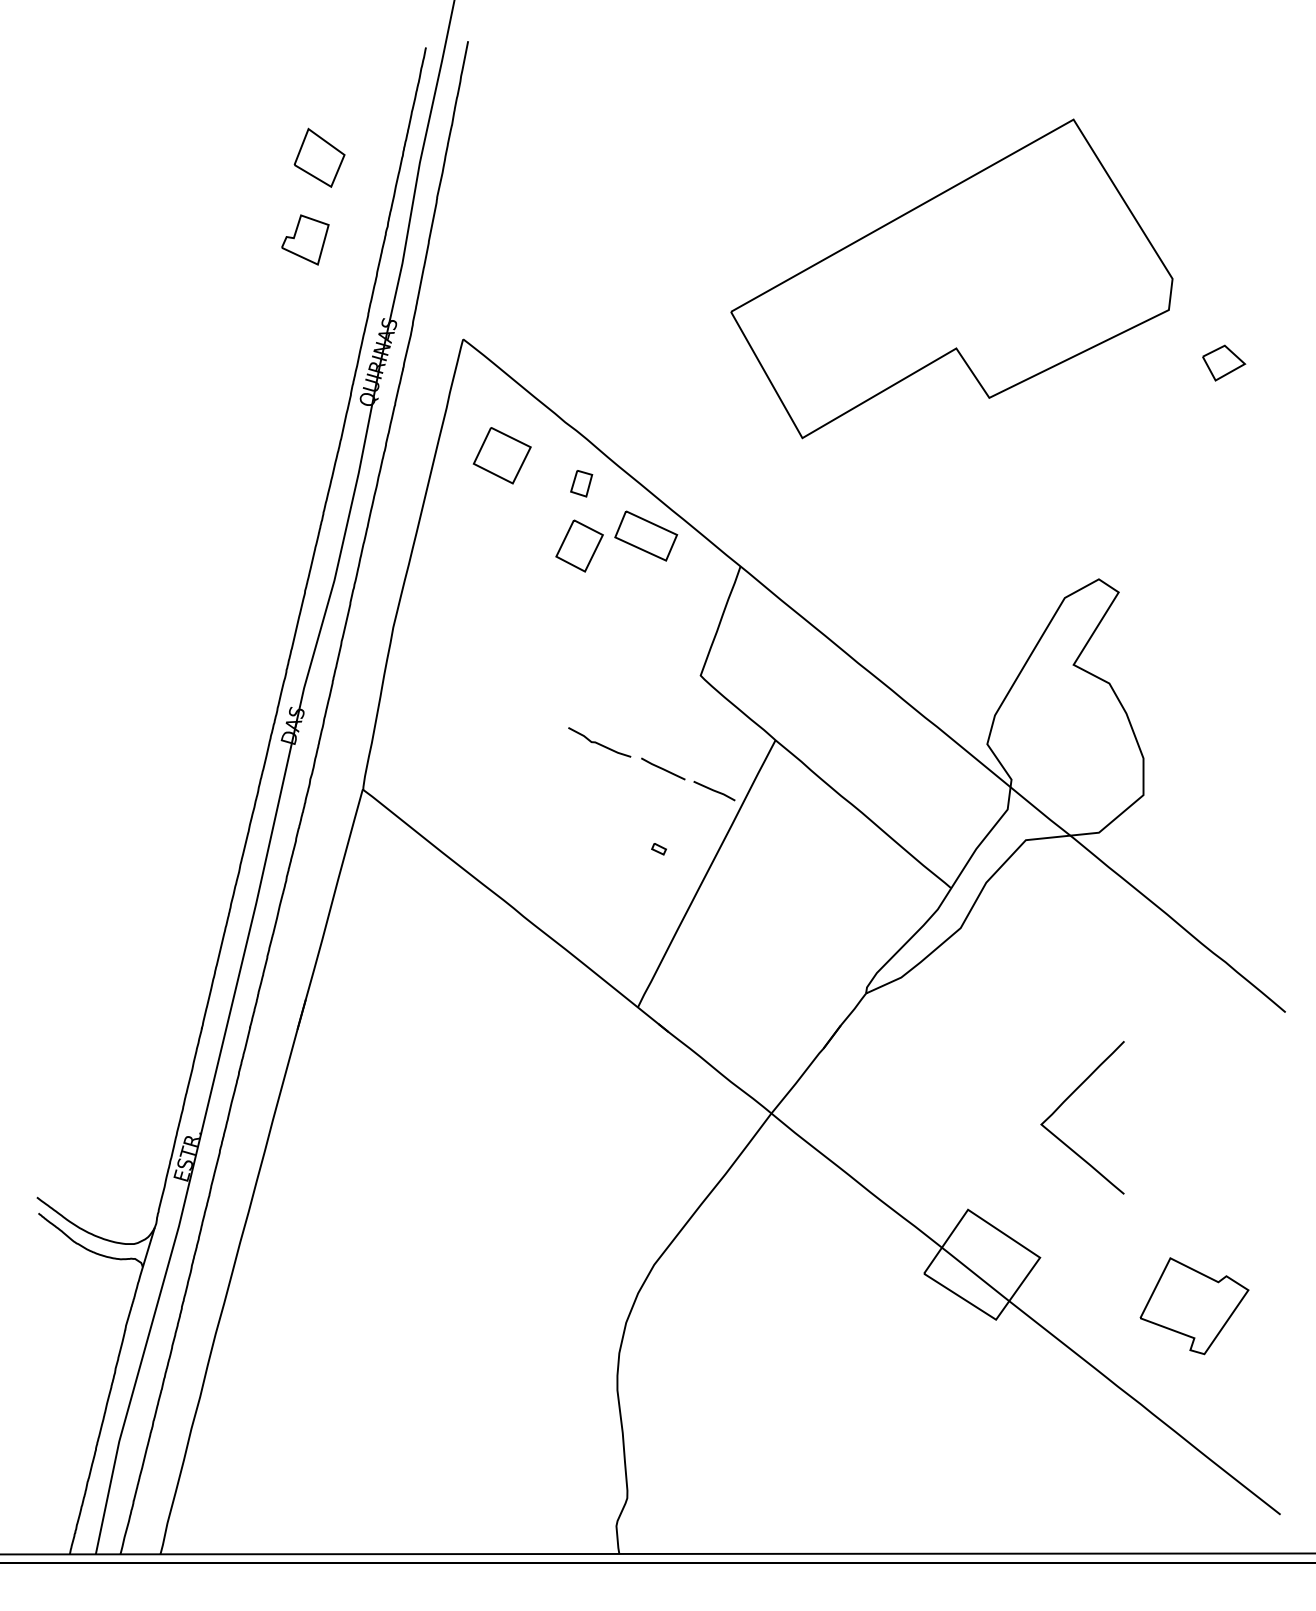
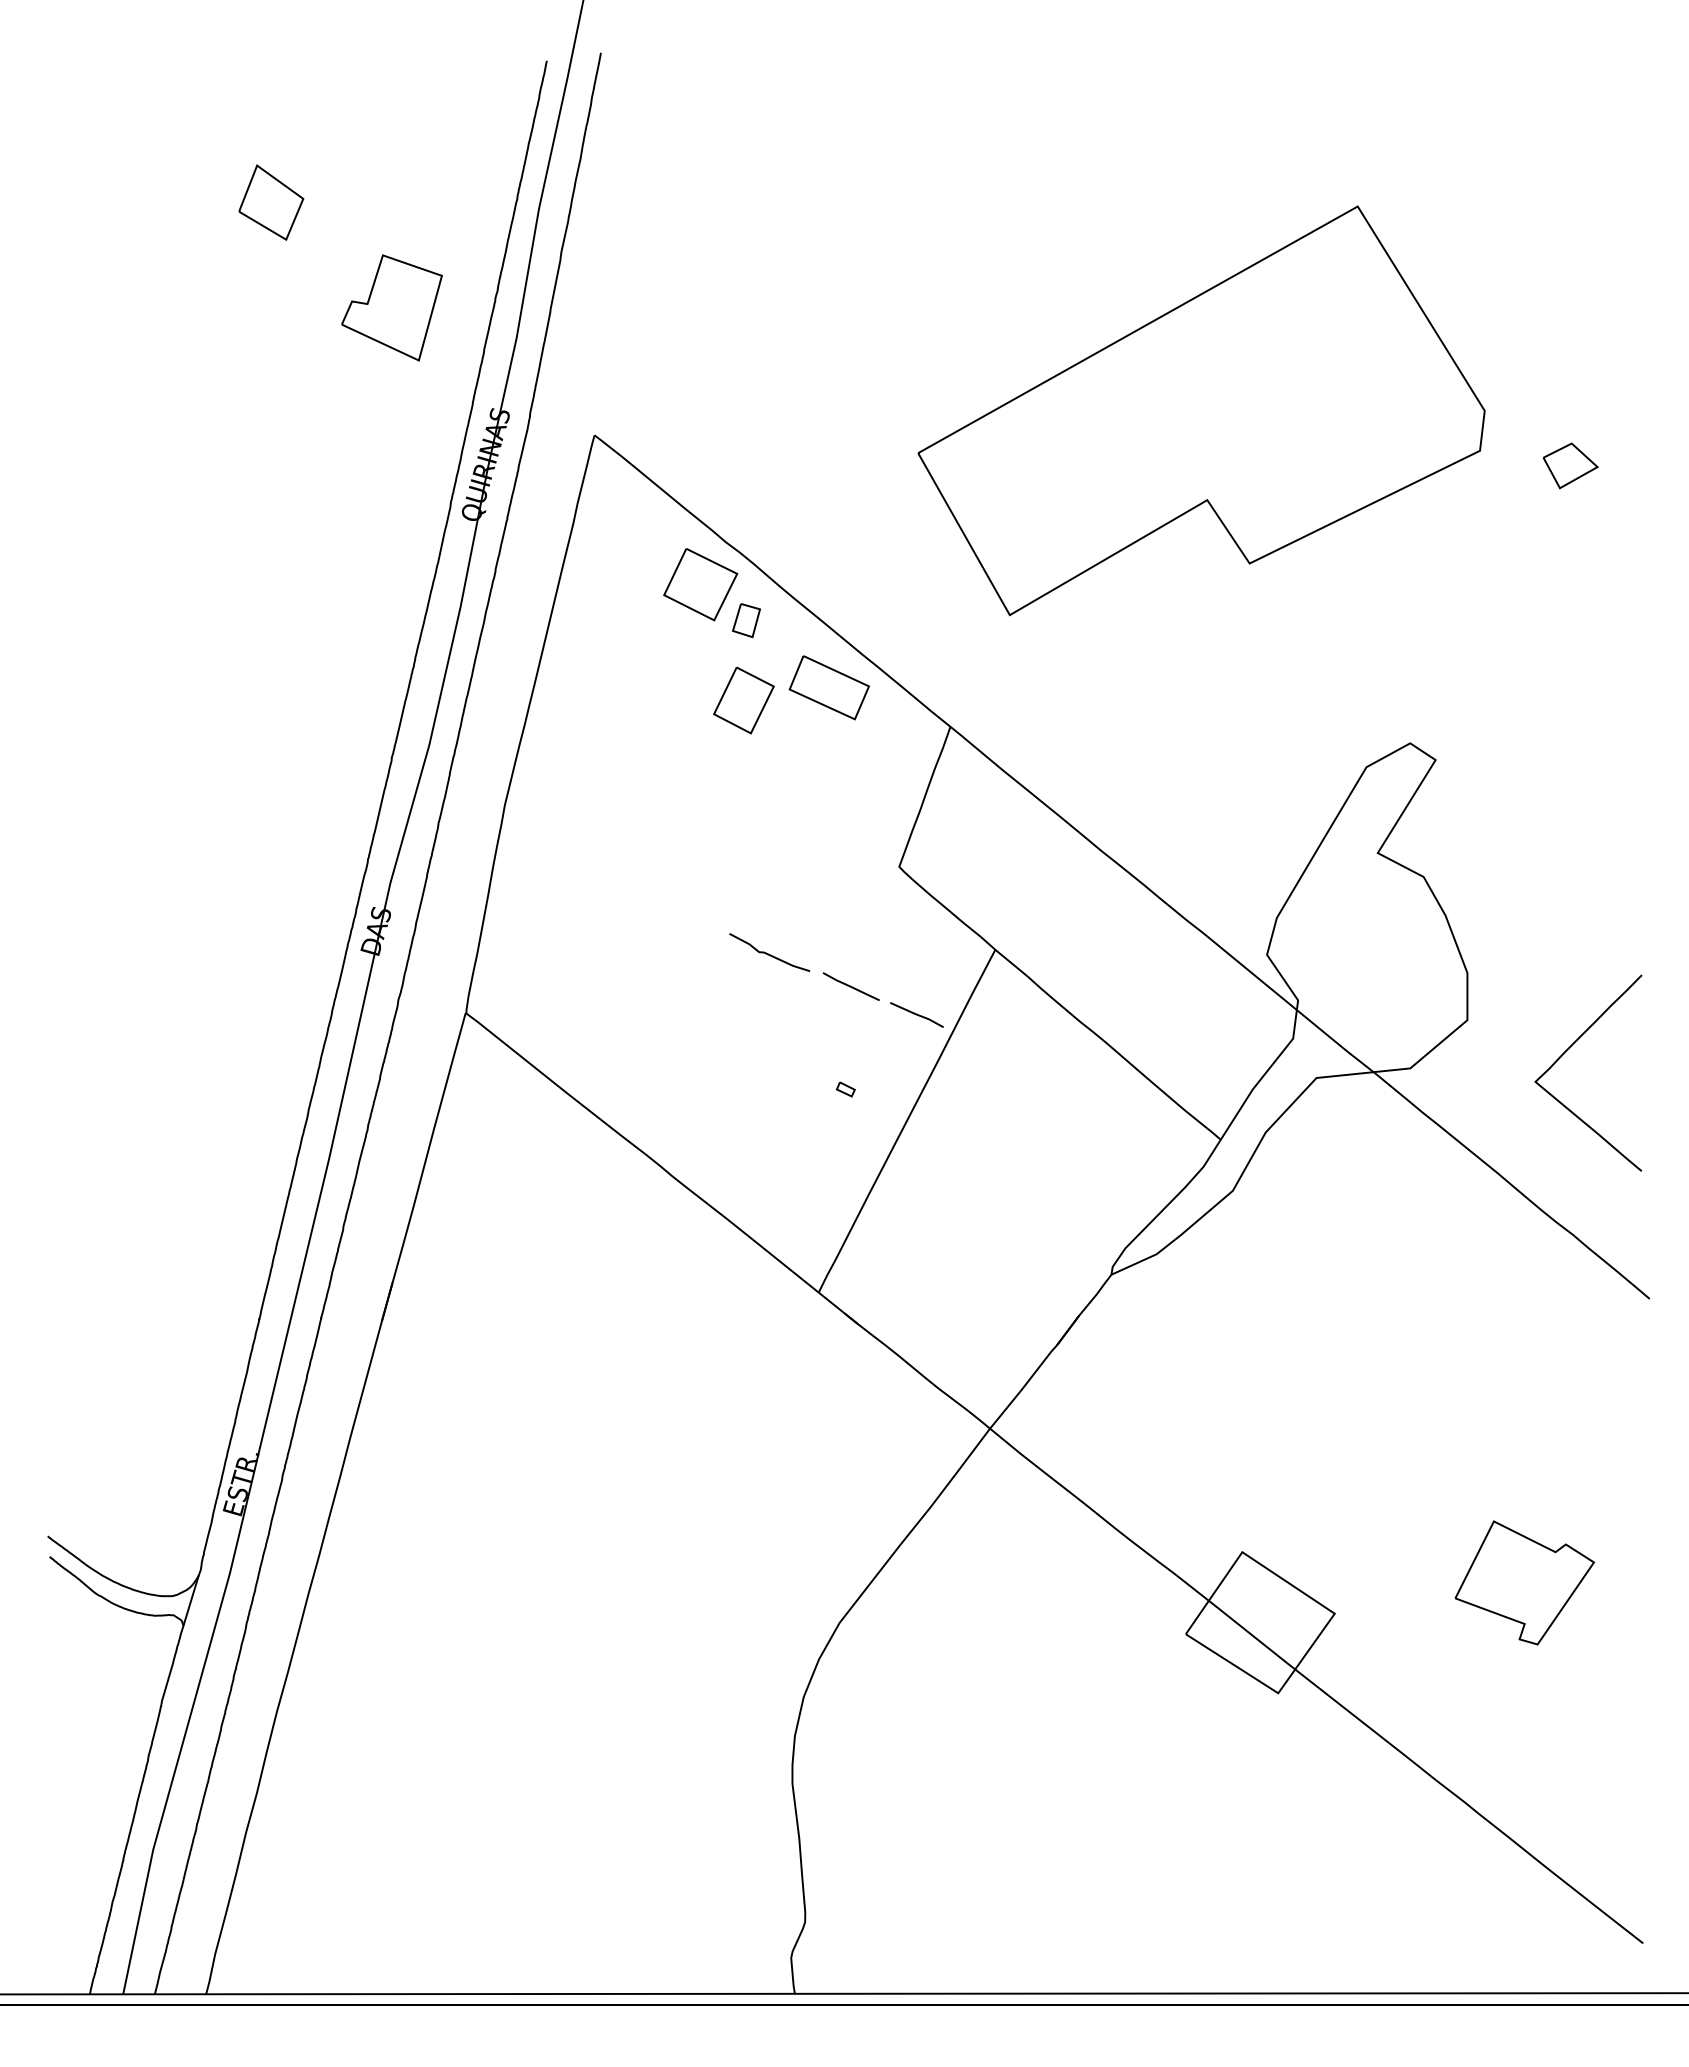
part: (319, 157) -> (271, 202), moved
part: (304, 239) -> (391, 307), size x1.67
part: (951, 278) -> (1201, 410), moved
part: (502, 455) -> (700, 584), moved
curve: (1064, 1102) -> (1565, 1053), moved
part: (1194, 1305) -> (1524, 1582), moved

